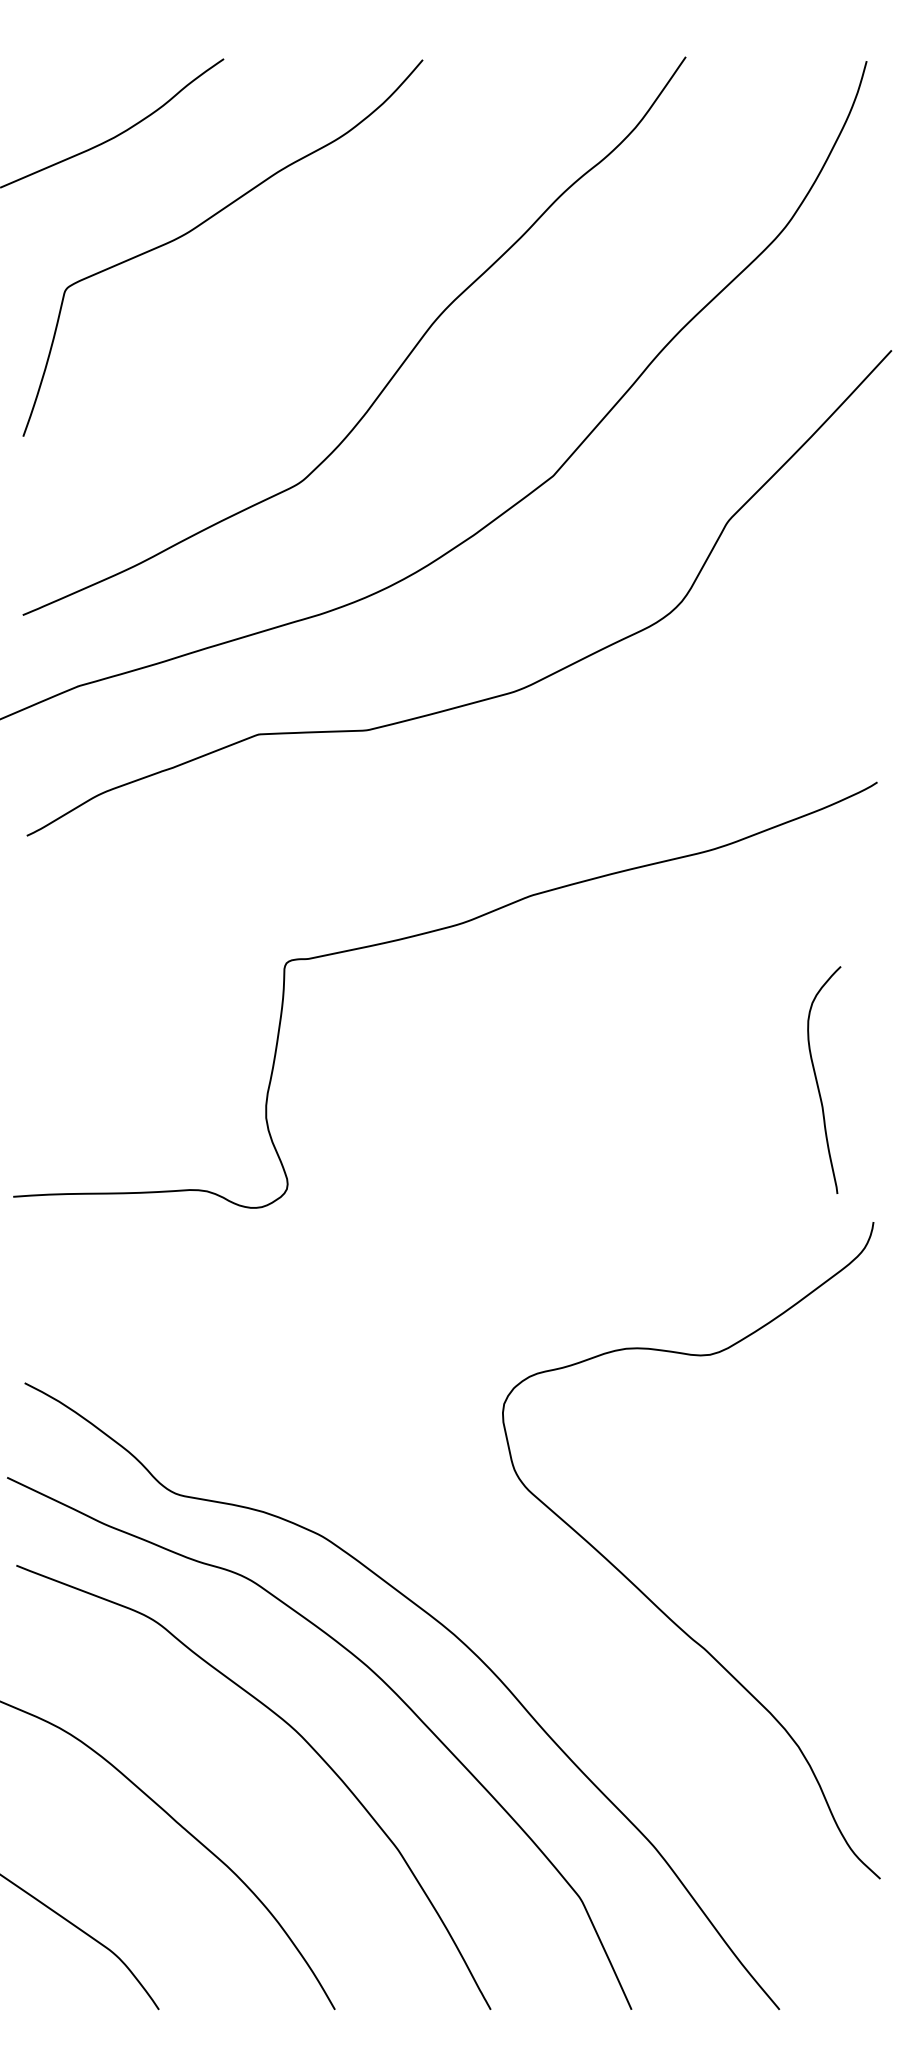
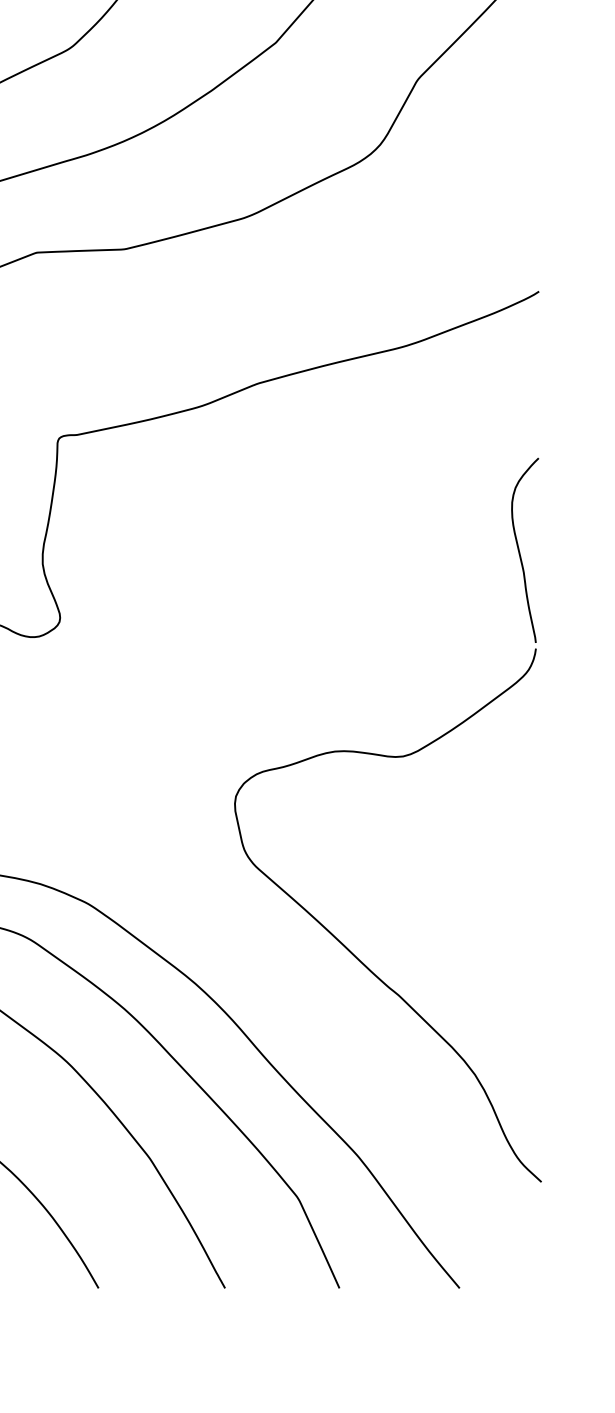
curve: (817, 1079) -> (519, 549), moved

